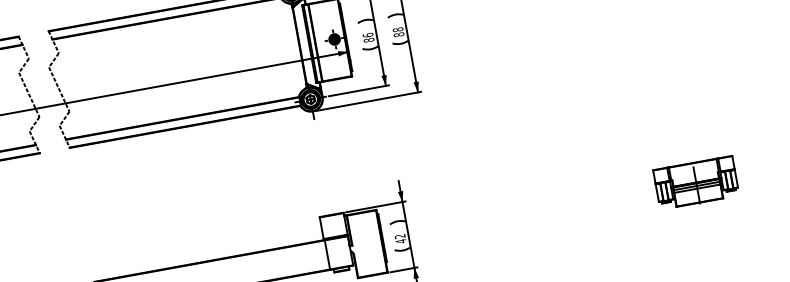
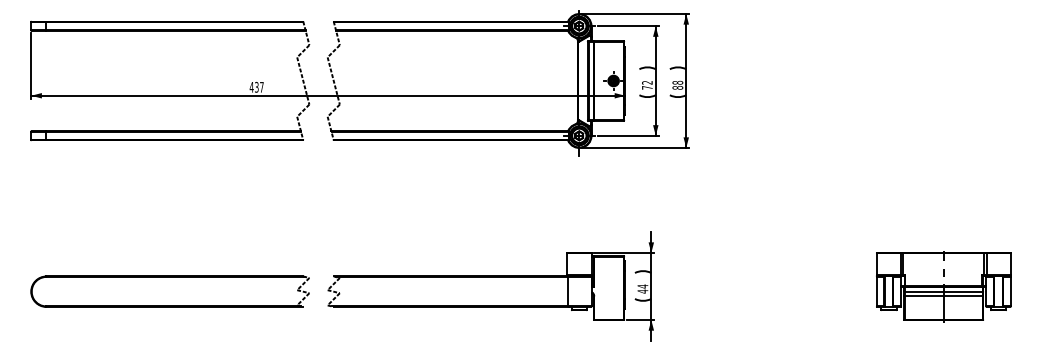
text: (368, 36) -> (647, 84), 86 -> 72
part: (695, 182) -> (943, 286), size x1.67
text: (399, 236) -> (642, 286), 42 -> 44

